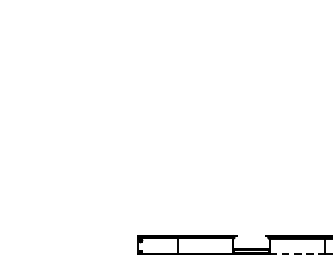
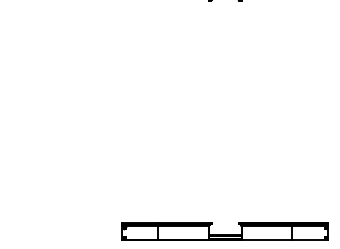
line: (297, 254) -> (267, 240), dashed -> solid

